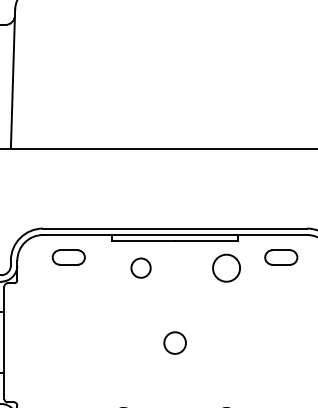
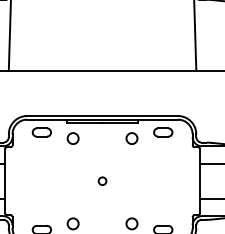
circle: (139, 267) -> (72, 138), moved
circle: (225, 267) -> (131, 138), size x0.71
circle: (174, 341) -> (102, 180), size x0.62

